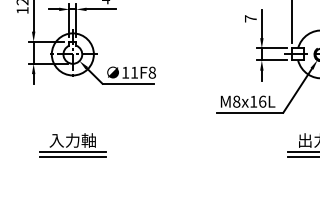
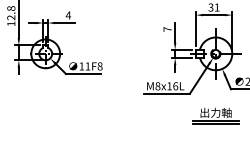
part: (72, 144) -> (45, 115), removed

